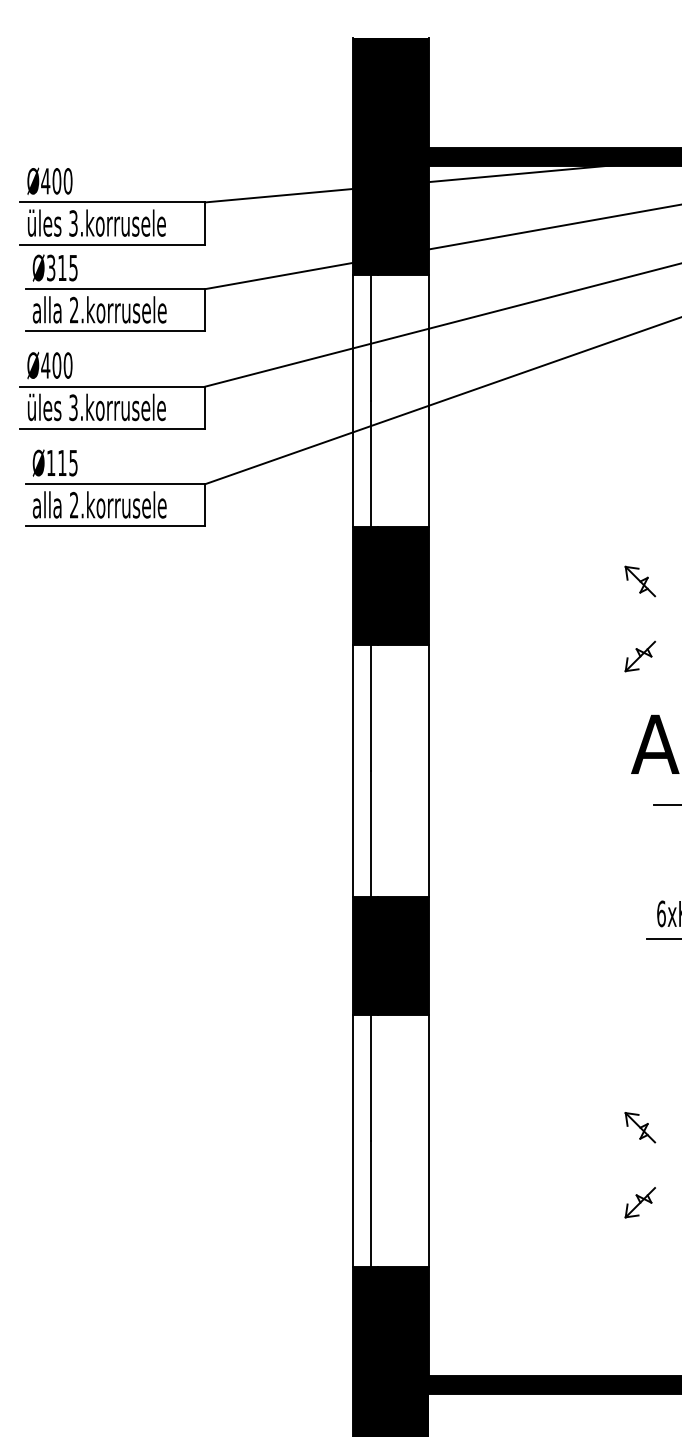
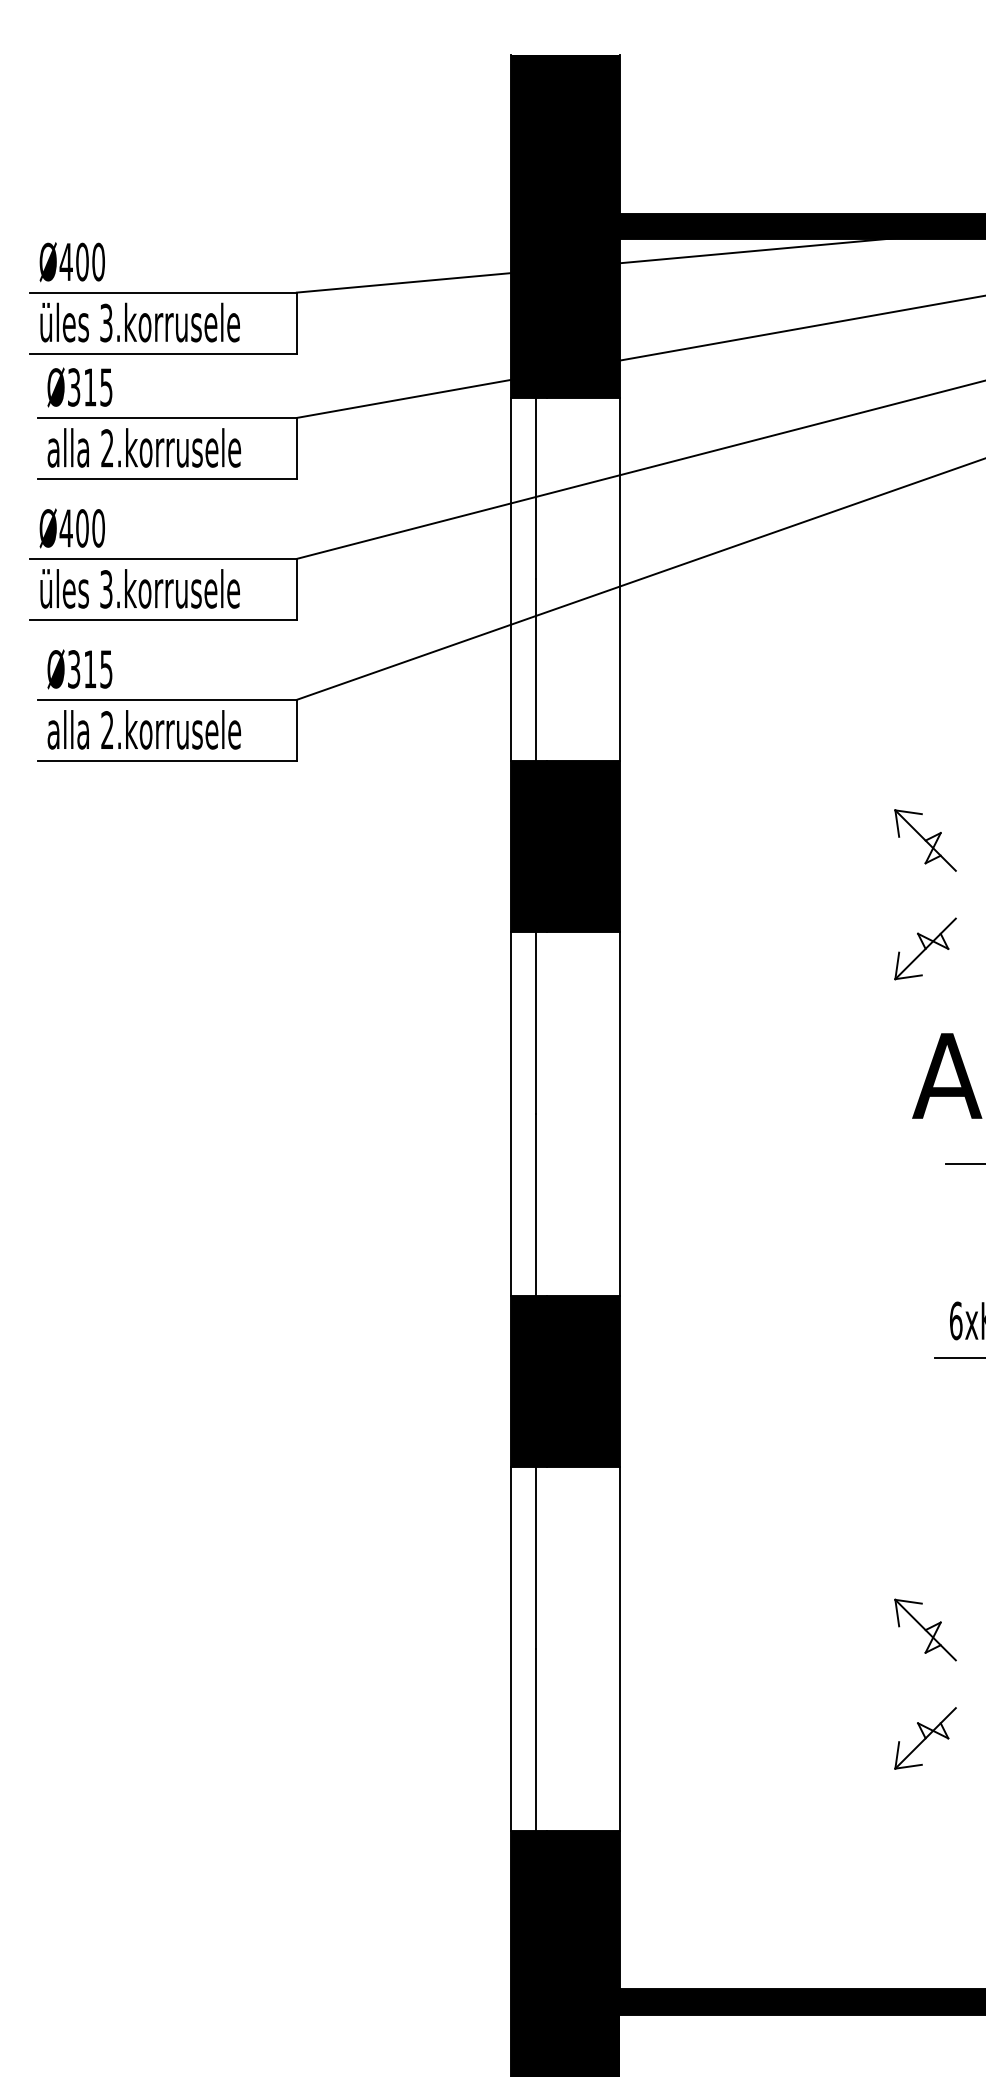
text: (51, 462) -> (74, 668), Ø115 -> Ø315
part: (640, 581) -> (925, 840), size x1.43
part: (640, 656) -> (925, 948), size x1.43
part: (640, 1127) -> (925, 1629), size x1.43
part: (640, 1202) -> (925, 1738), size x1.43

